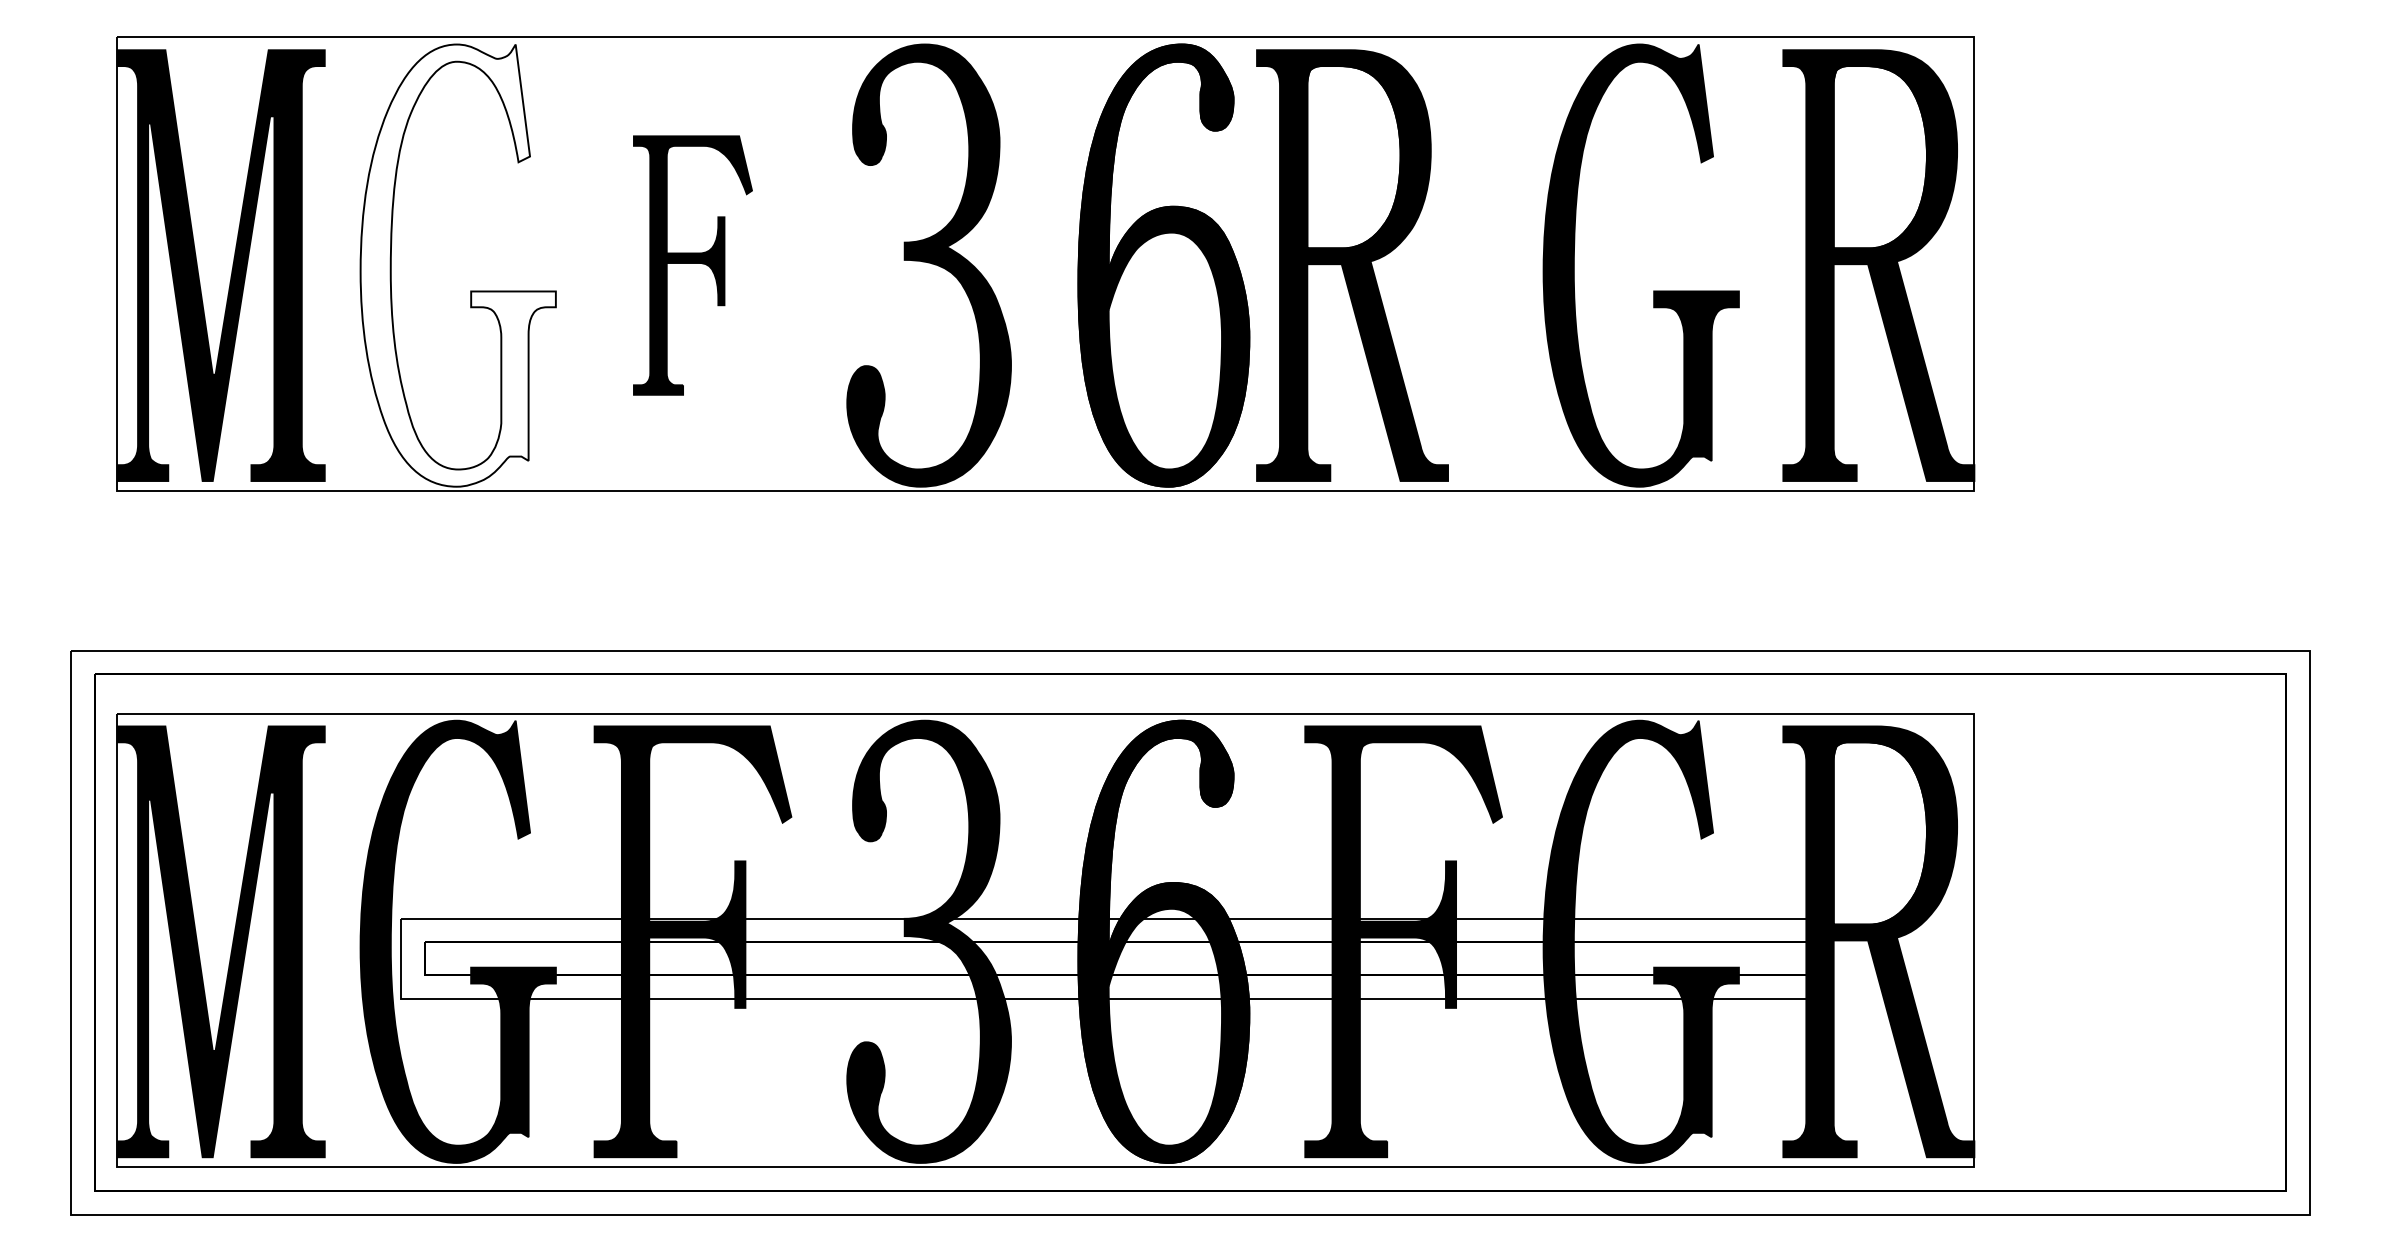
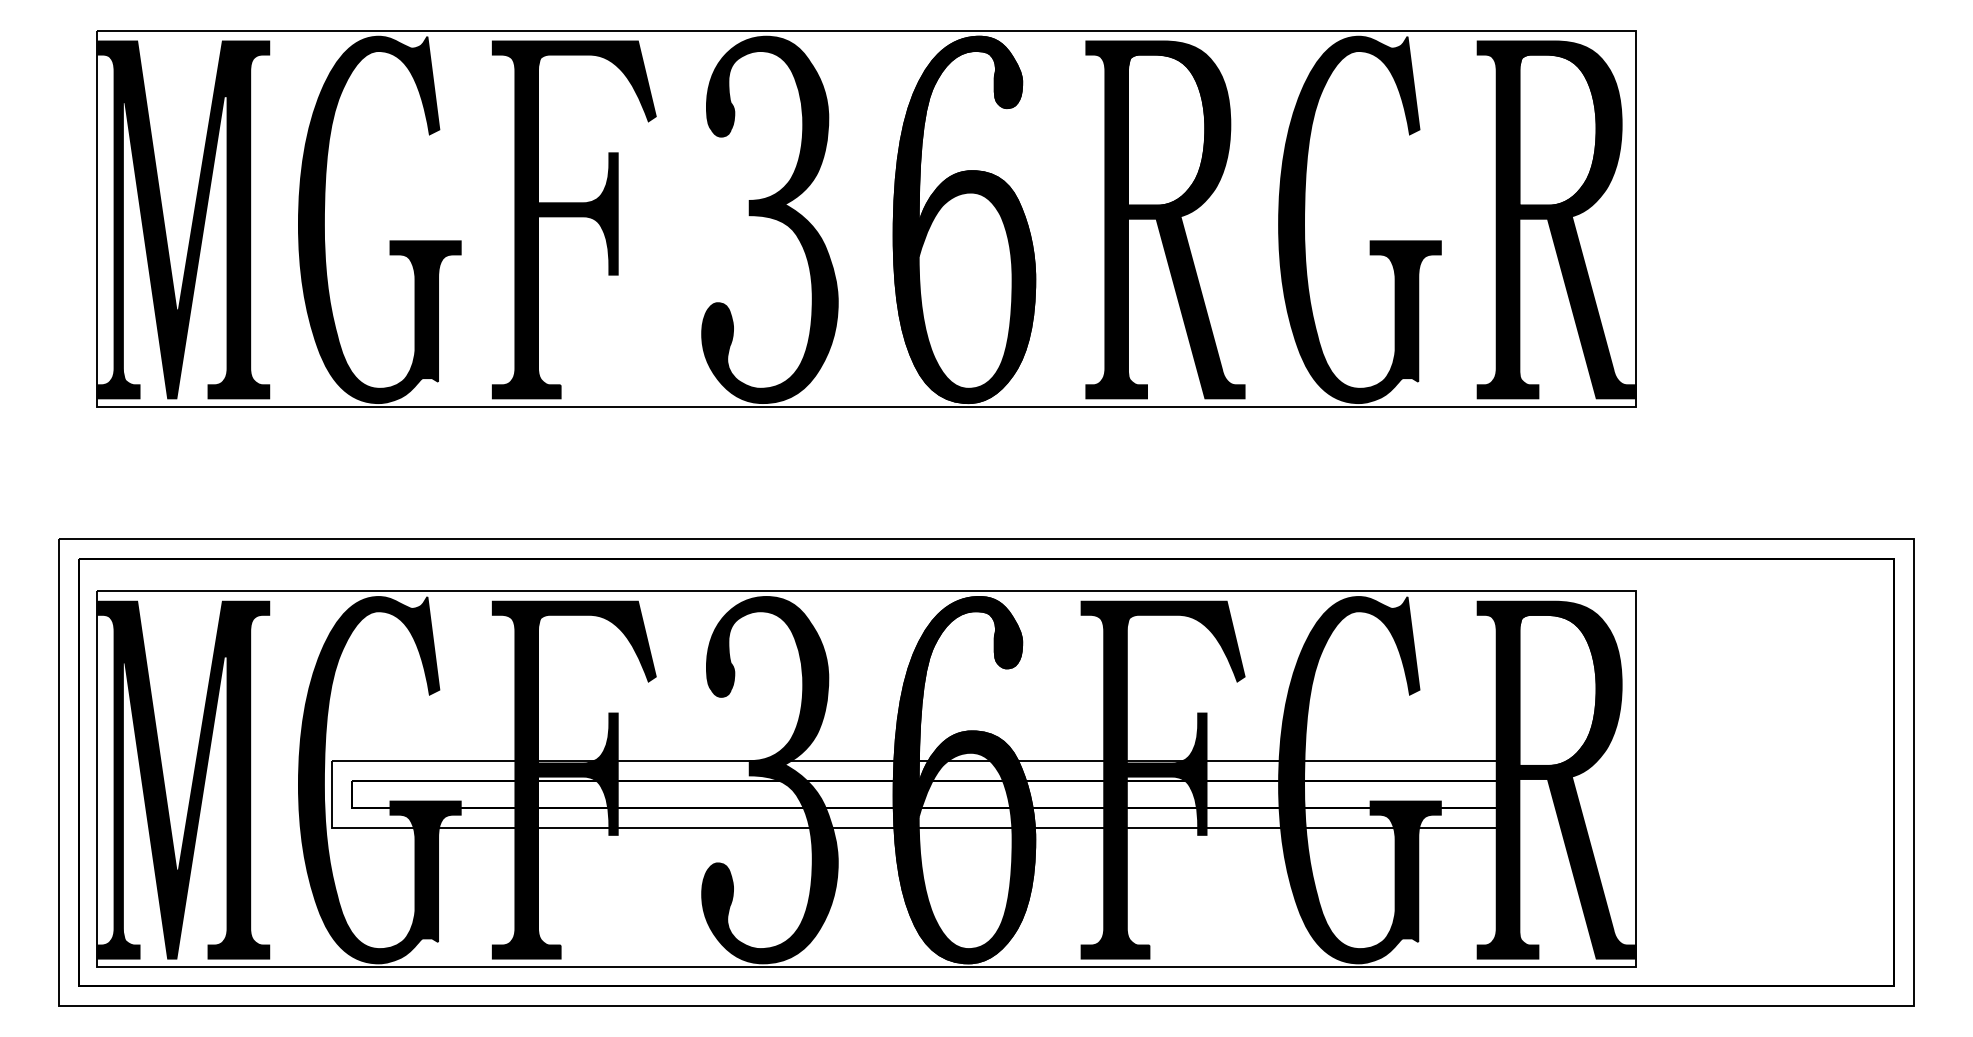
fill: (457, 265) -> (379, 219), added
part: (692, 265) -> (573, 219), size x1.67
part: (1352, 265) -> (1165, 219), moved

